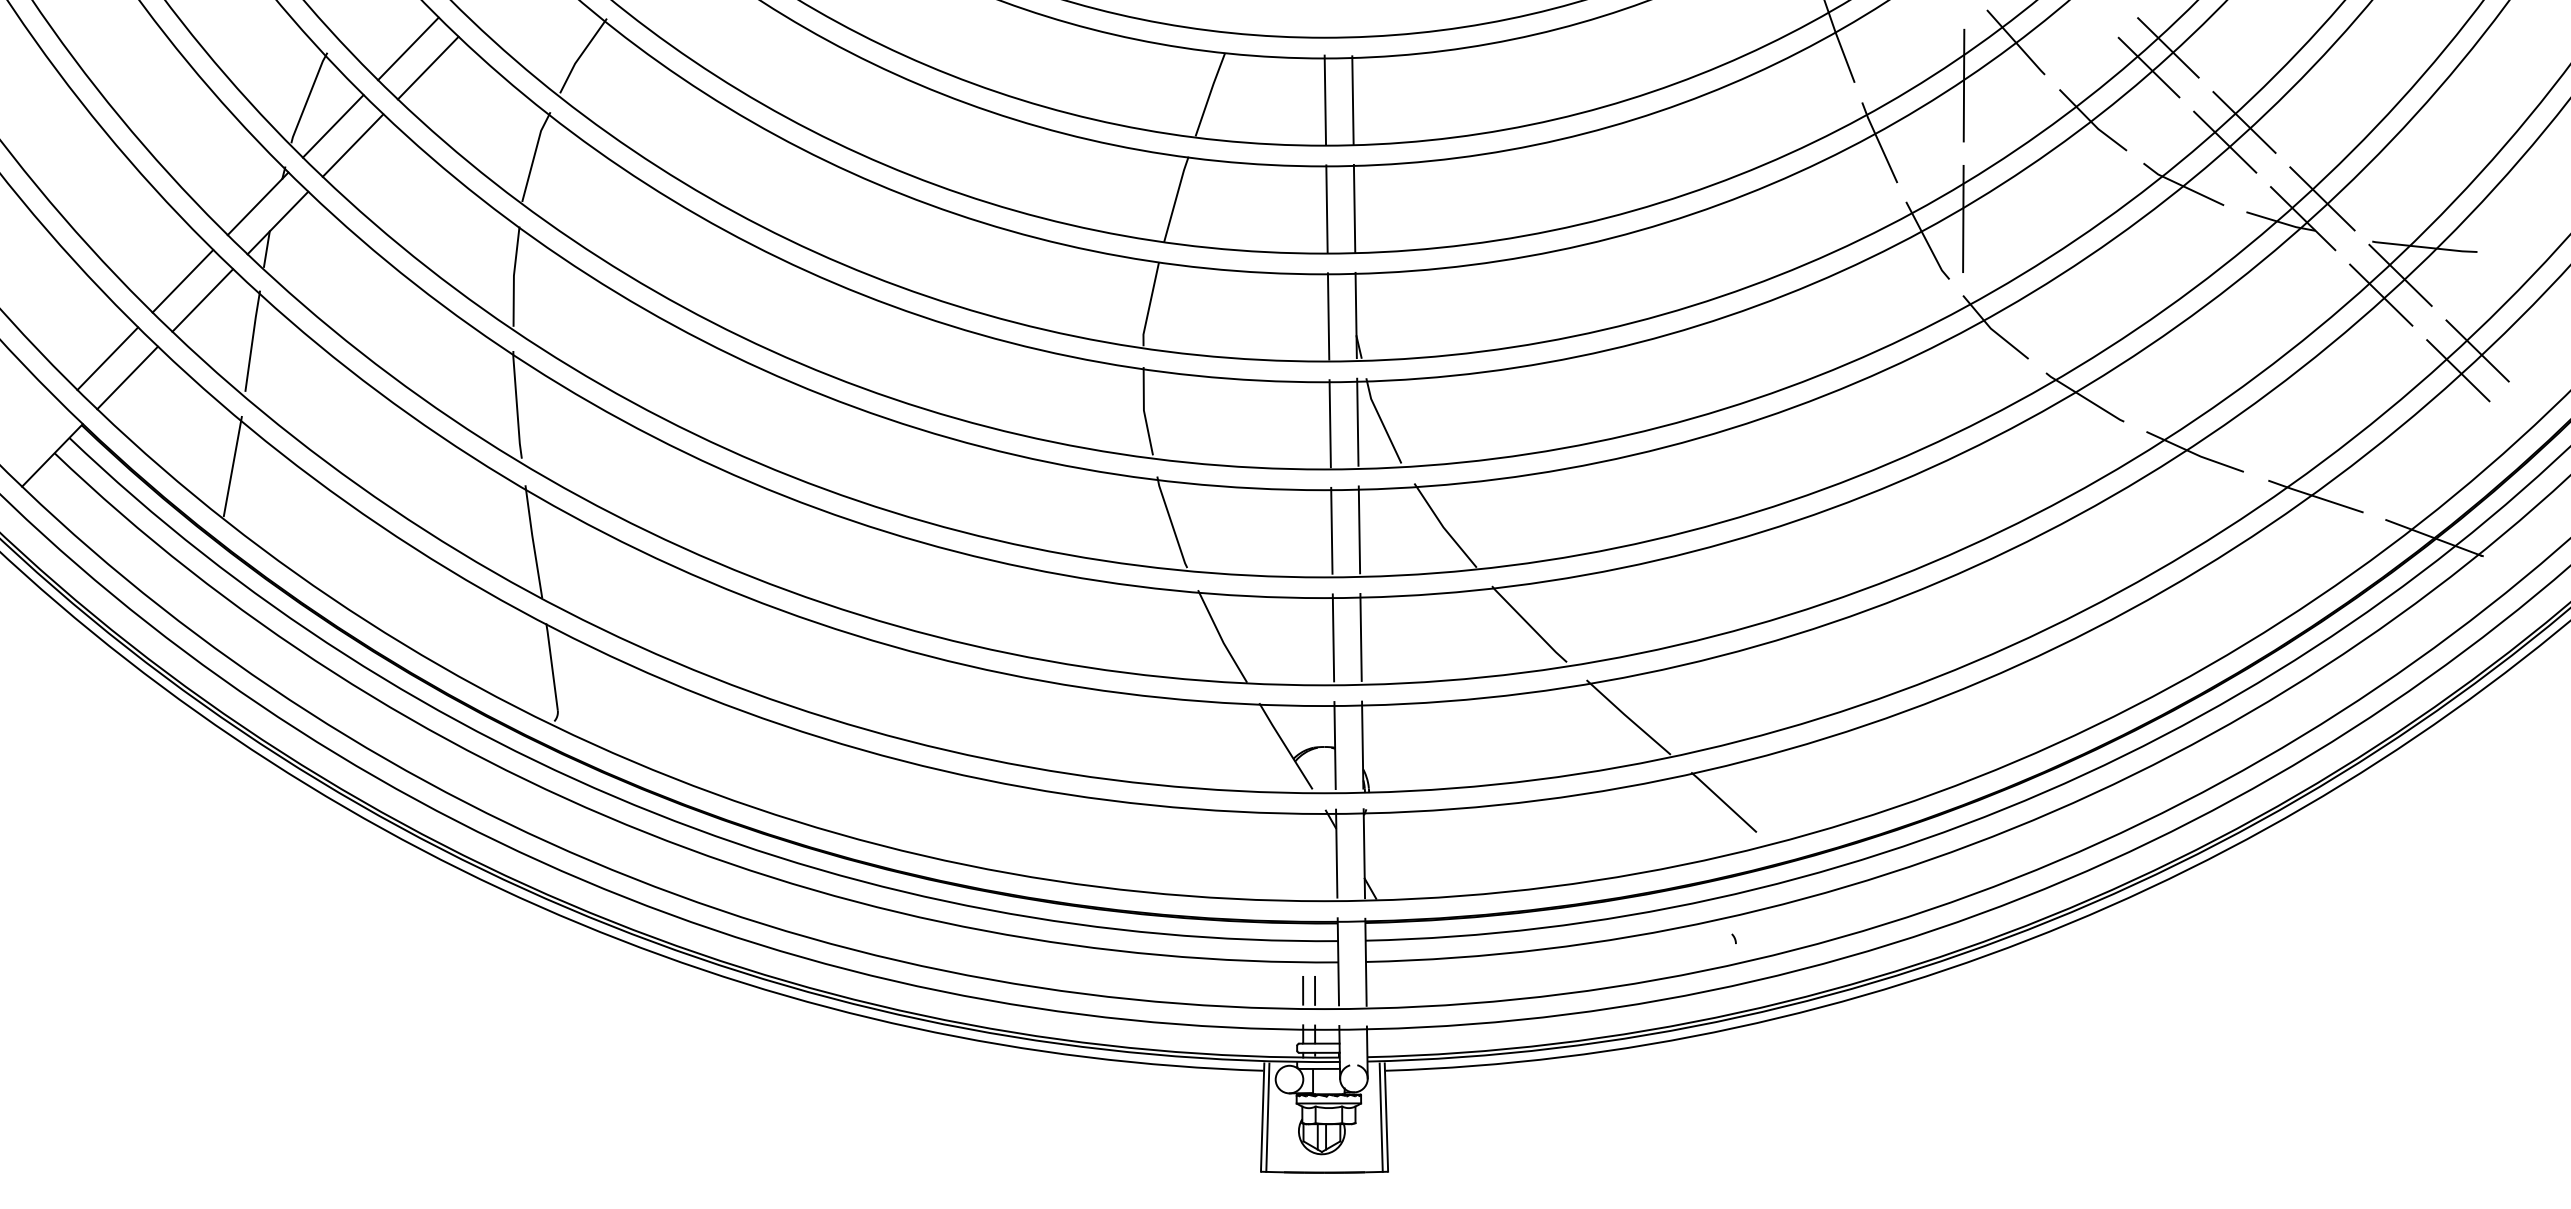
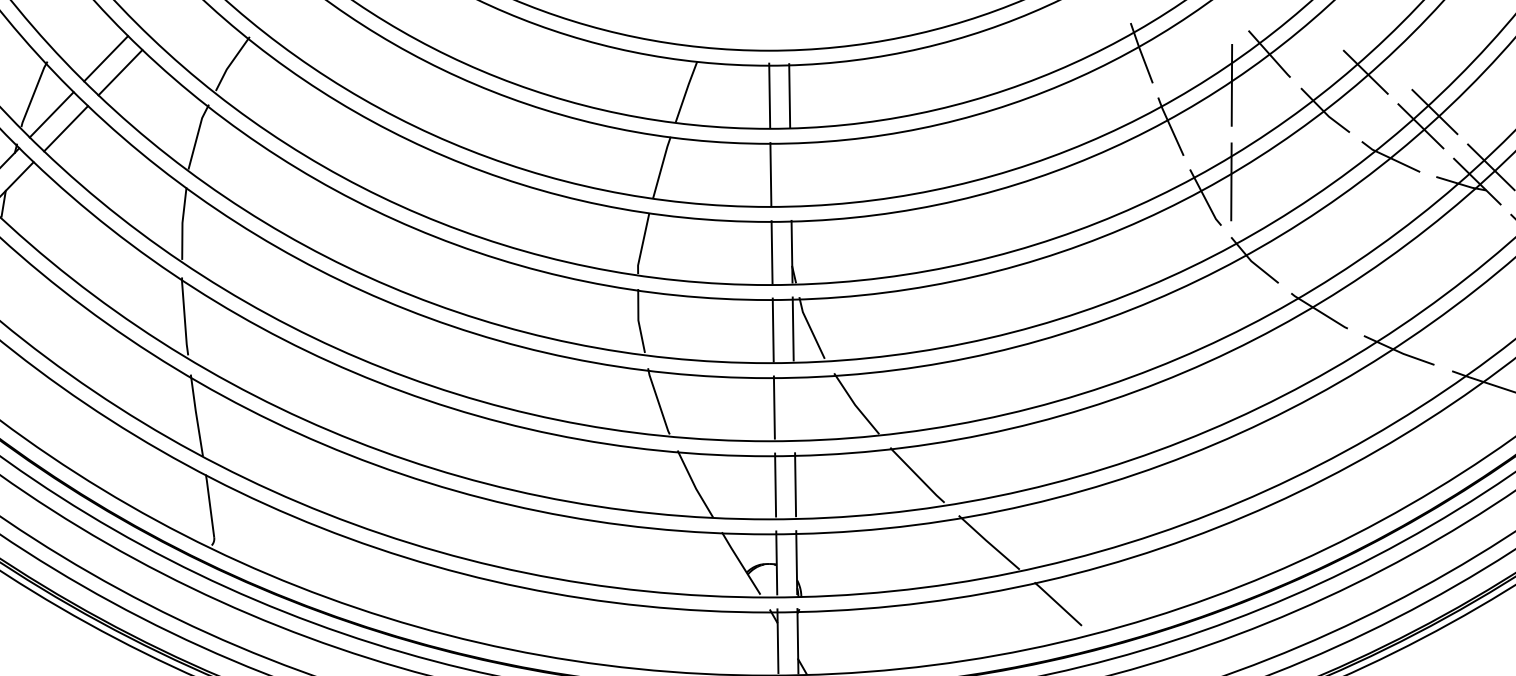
line: (2168, 47) -> (1379, 57), removed
line: (1354, 208) -> (790, 174), removed
line: (1359, 529) -> (794, 406), removed

